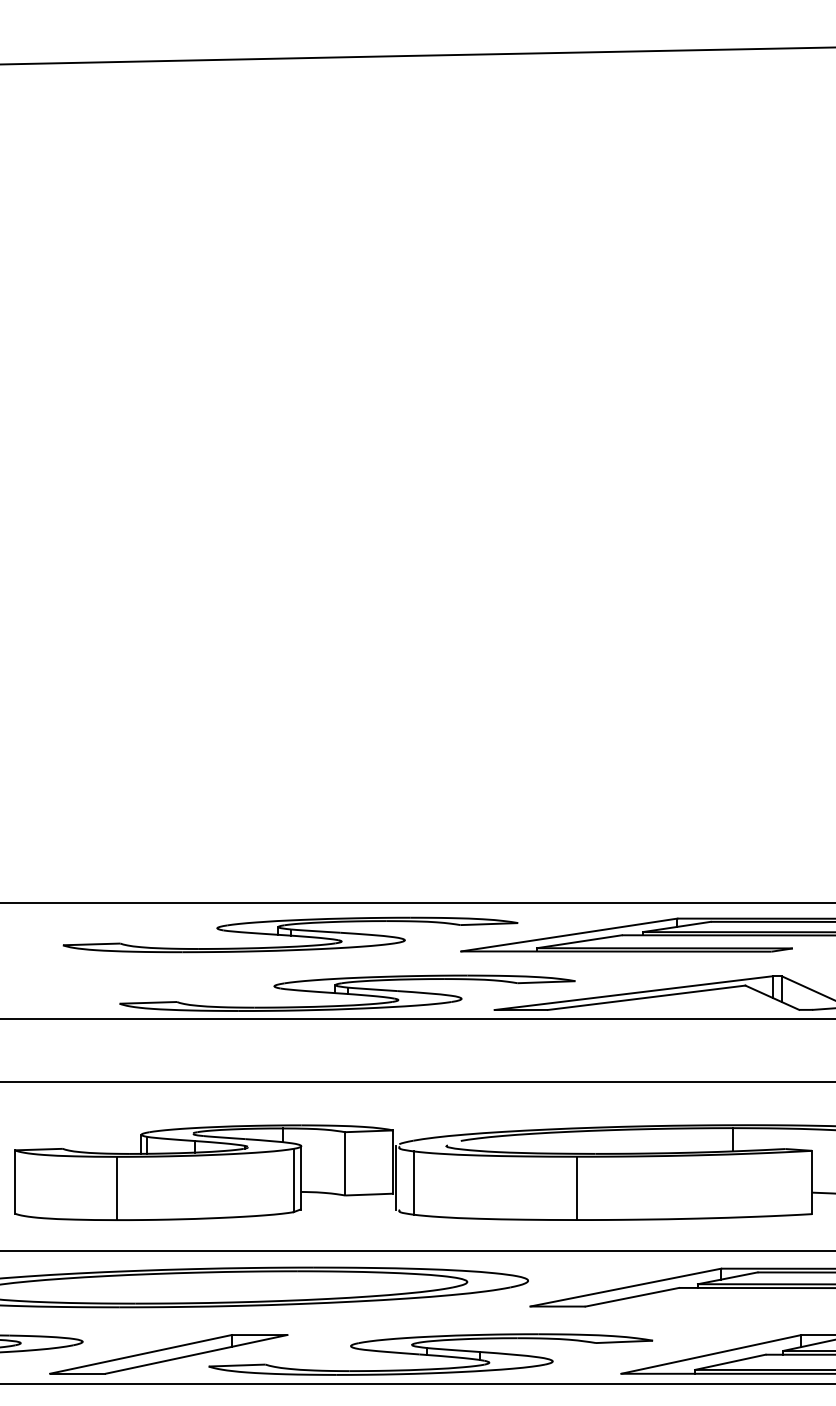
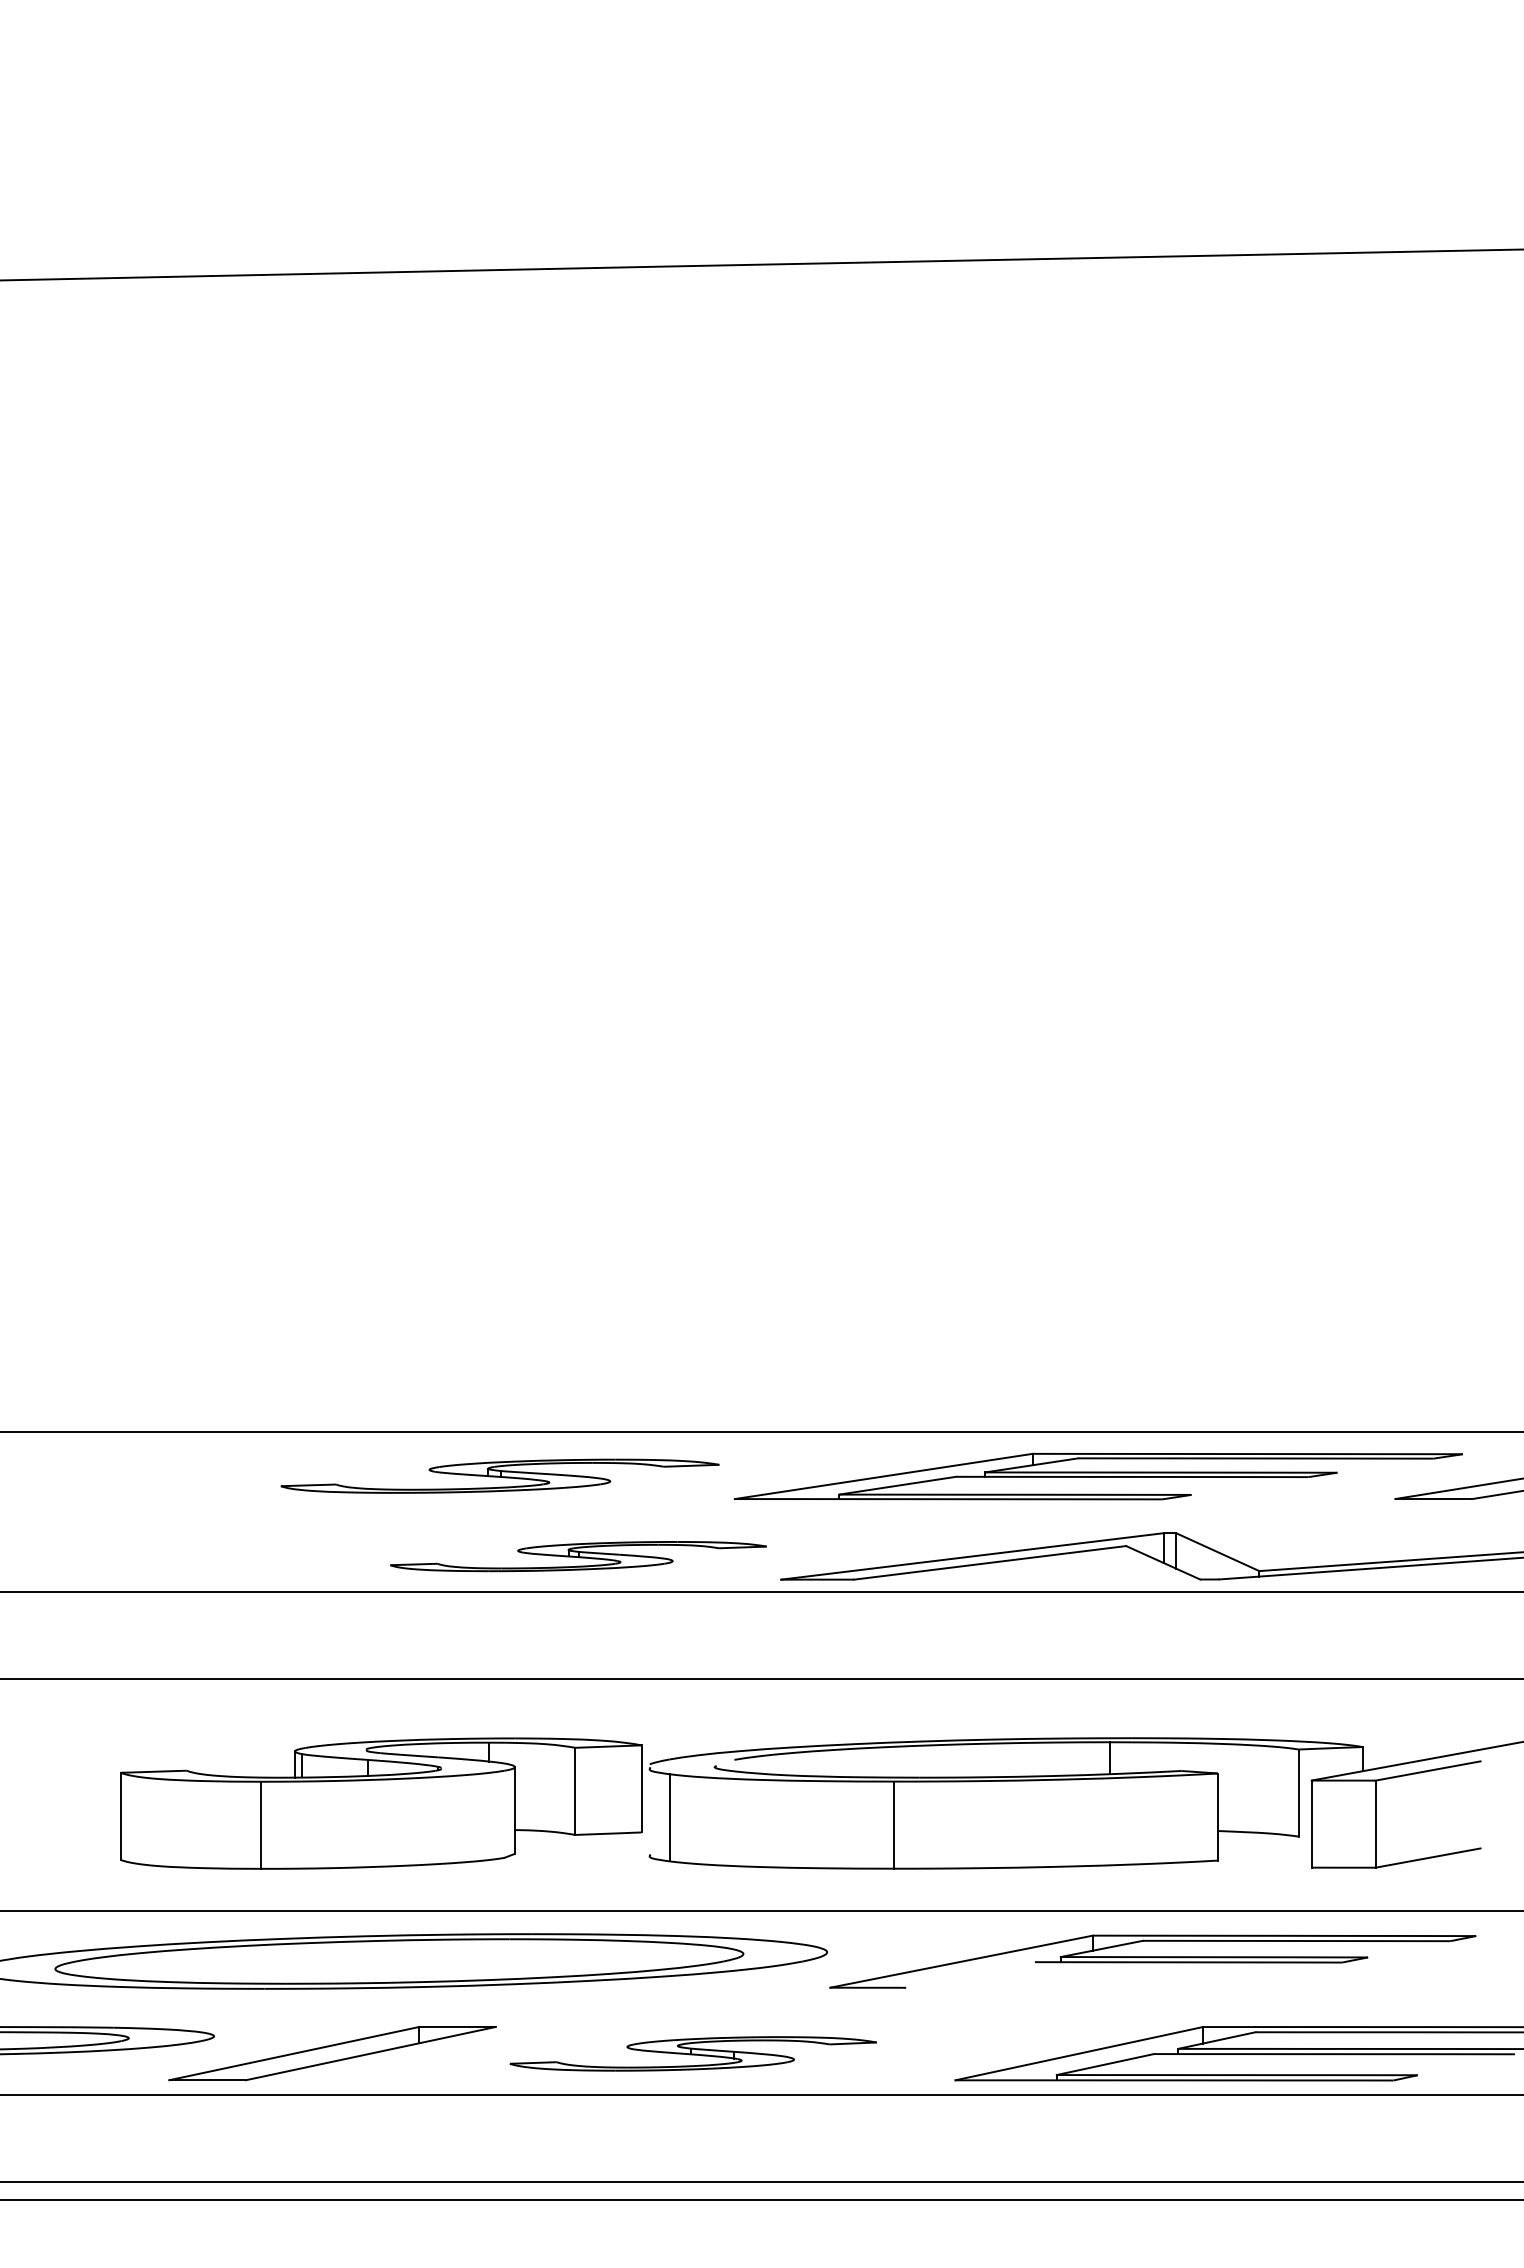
part: (290, 934) -> (499, 1475), size x0.7
part: (347, 993) -> (578, 1556), size x0.6
line: (396, 1177) -> (645, 1810), removed
line: (293, 1179) -> (504, 1813), removed
line: (632, 1296) -> (970, 1974), removed
part: (431, 1354) -> (693, 2053), size x0.6

